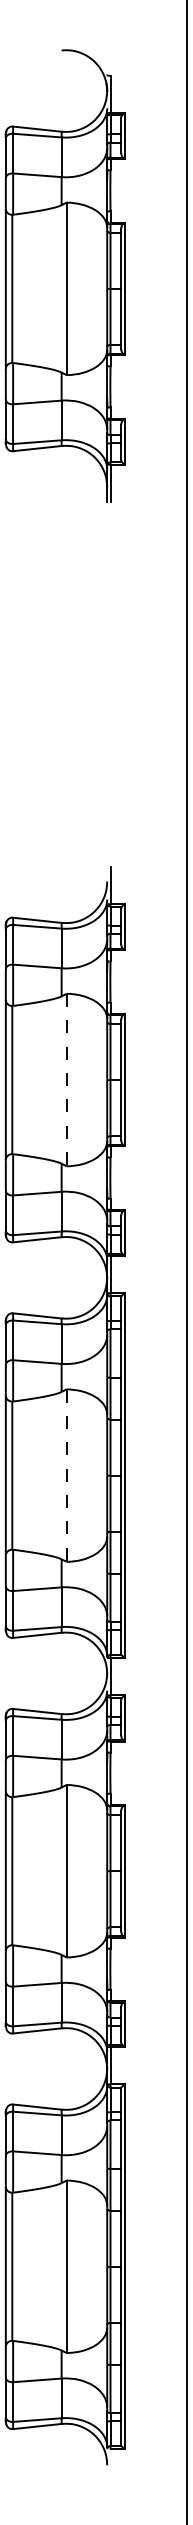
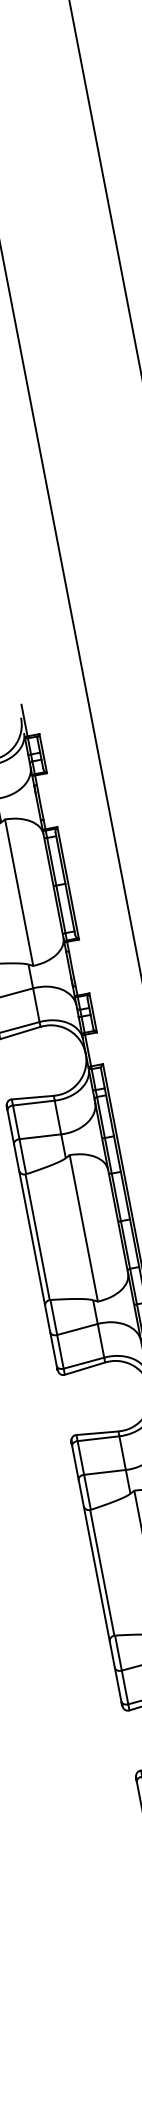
line: (66, 1080) -> (19, 893), dashed -> solid
line: (66, 1476) -> (83, 1229), dashed -> solid

